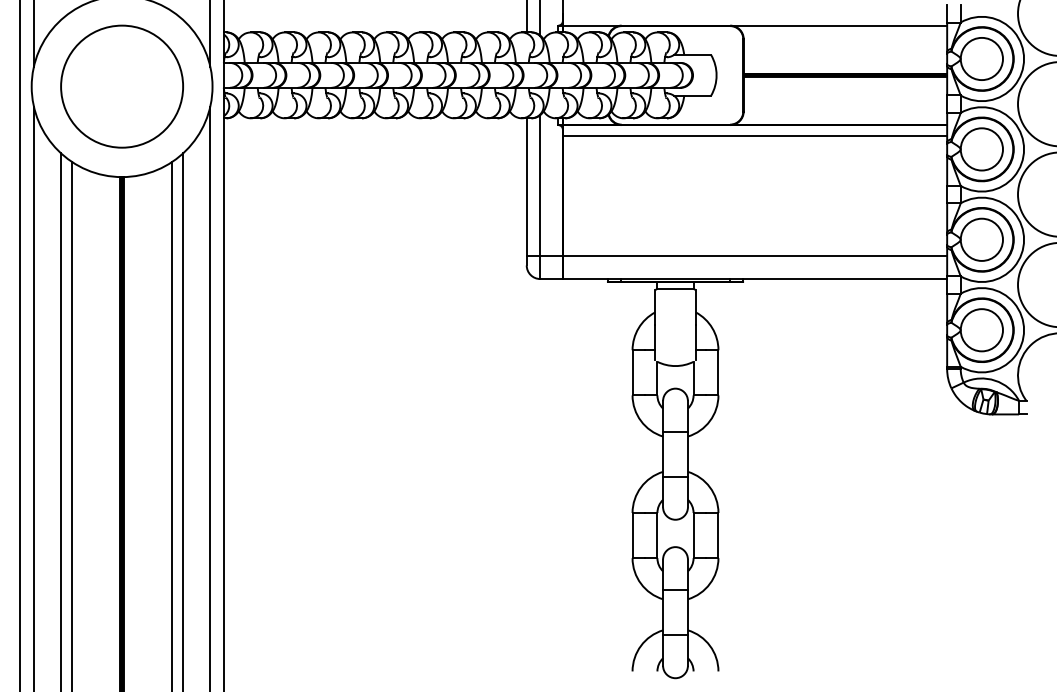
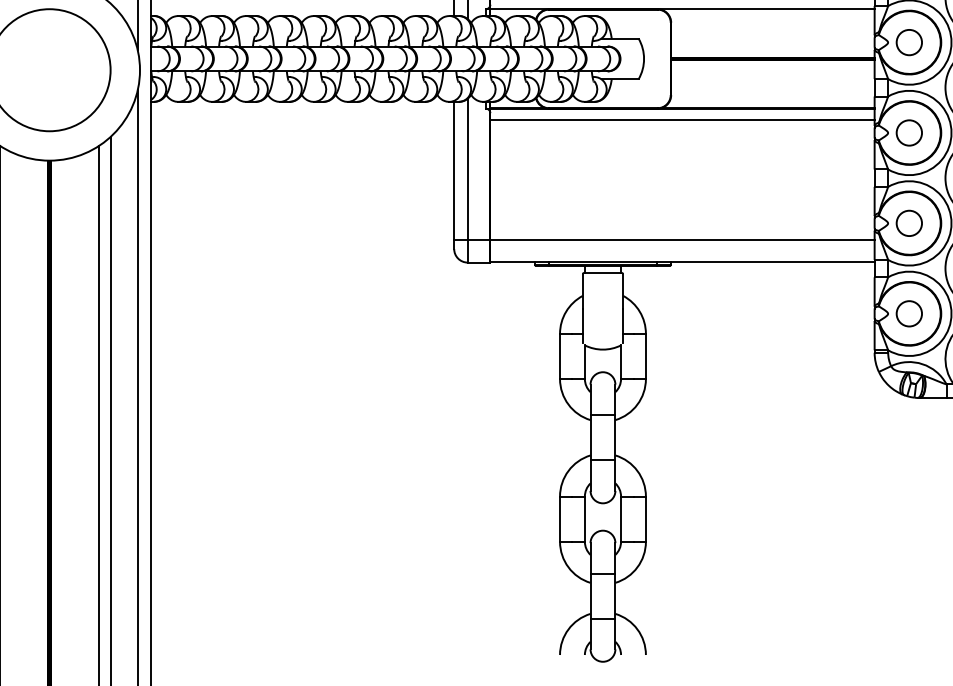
circle: (981, 58) -> (908, 42), size x0.6
circle: (981, 149) -> (908, 133), size x0.6
circle: (981, 239) -> (908, 223), size x0.6
circle: (981, 330) -> (908, 314), size x0.6

